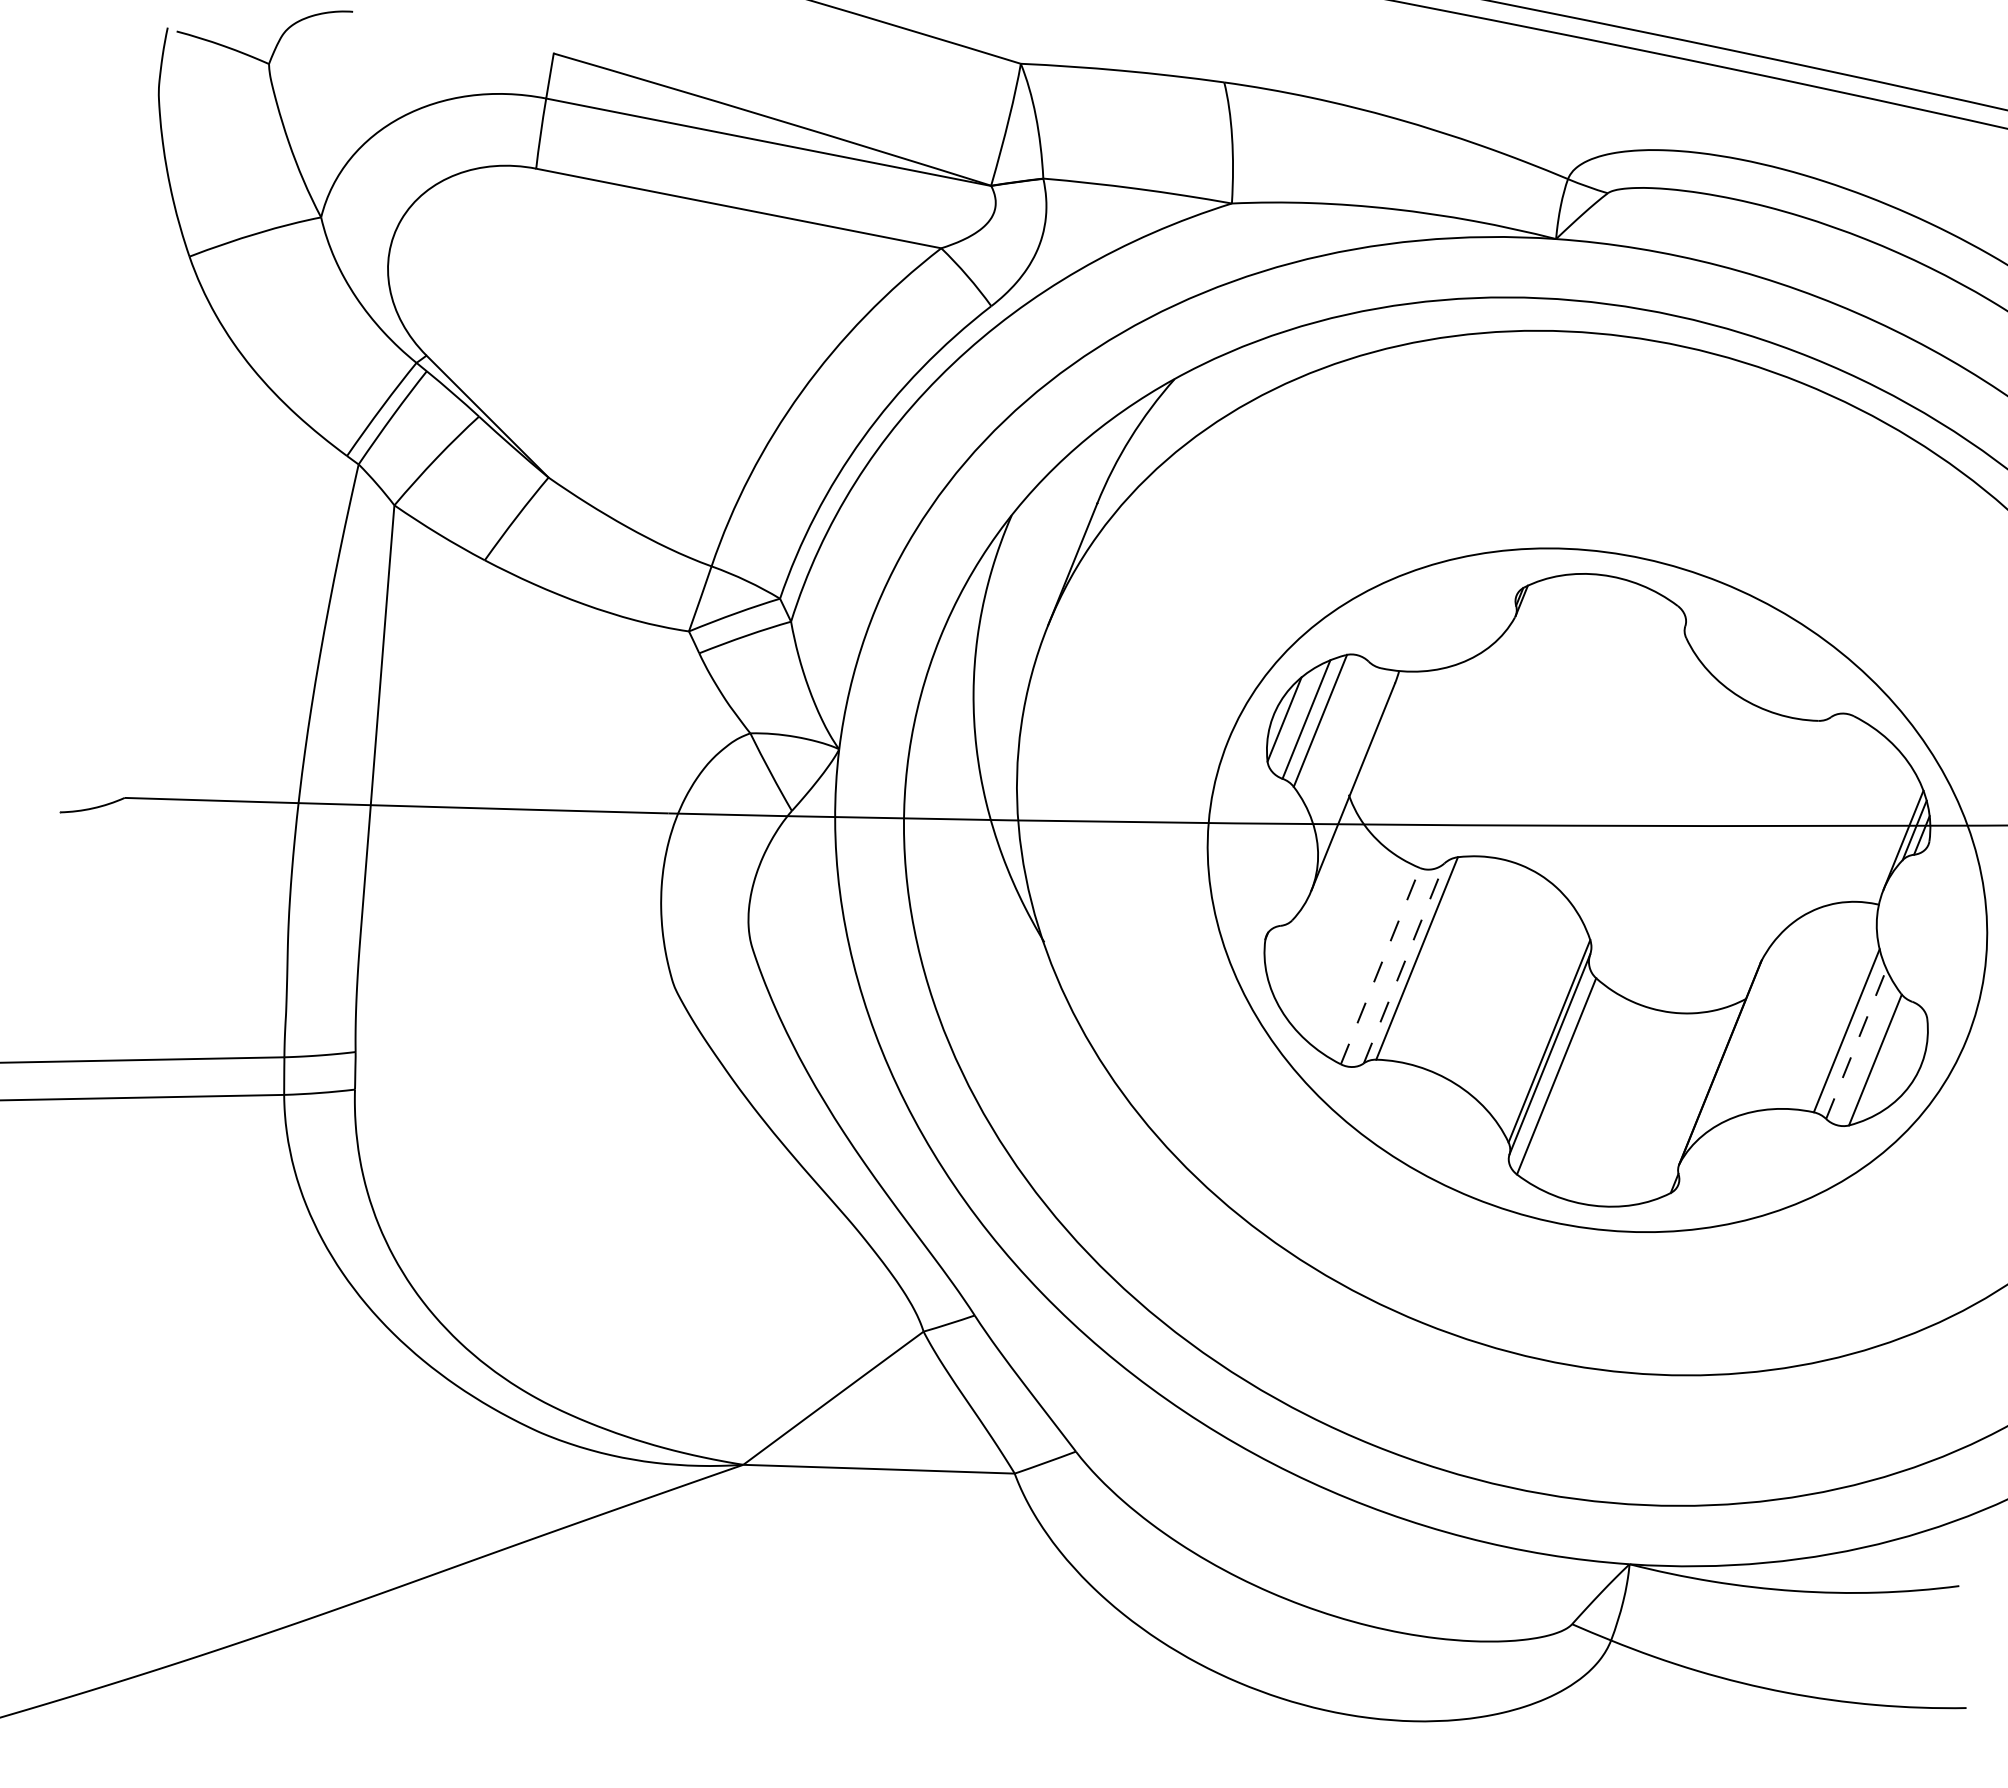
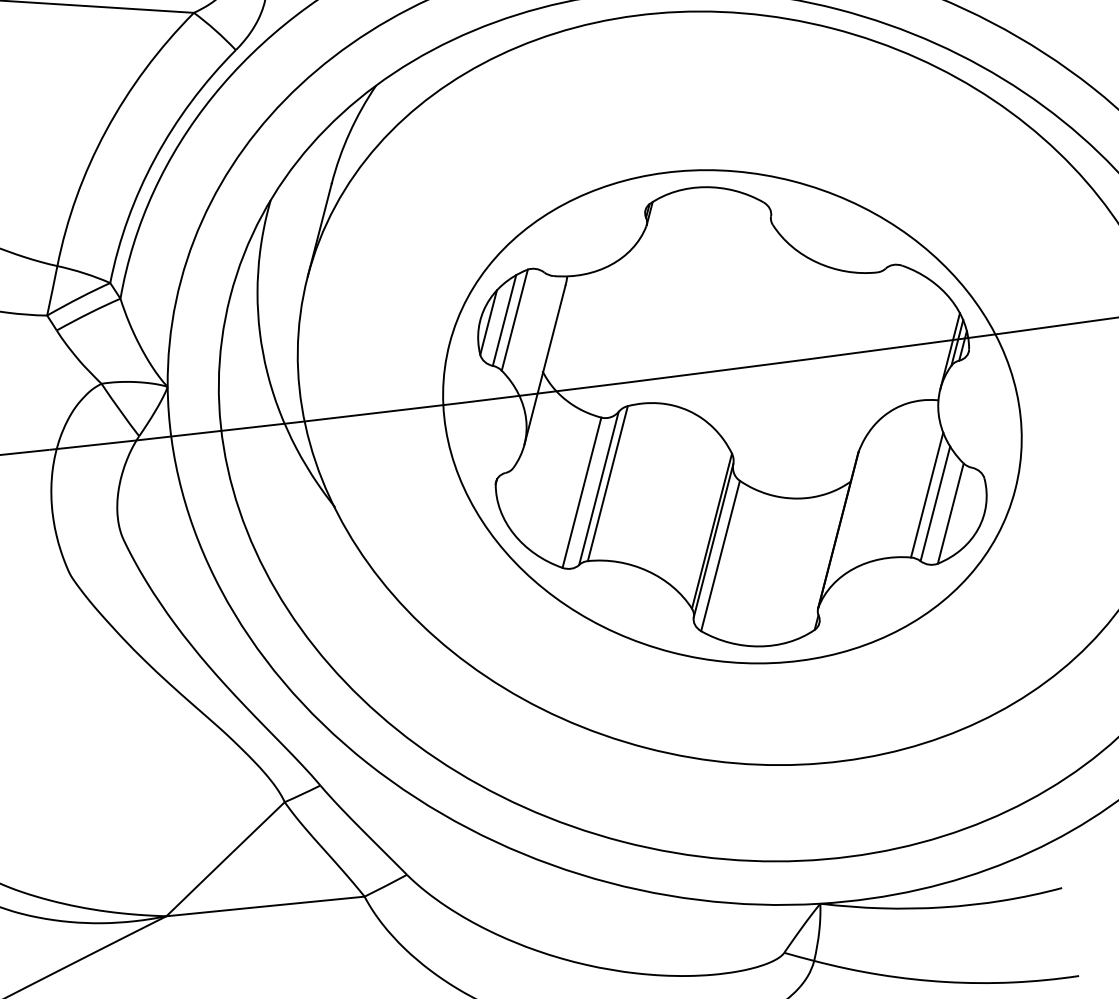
line: (1404, 963) -> (599, 488), dashed -> solid
line: (1380, 966) -> (582, 492), dashed -> solid
line: (1856, 1044) -> (935, 504), dashed -> solid

